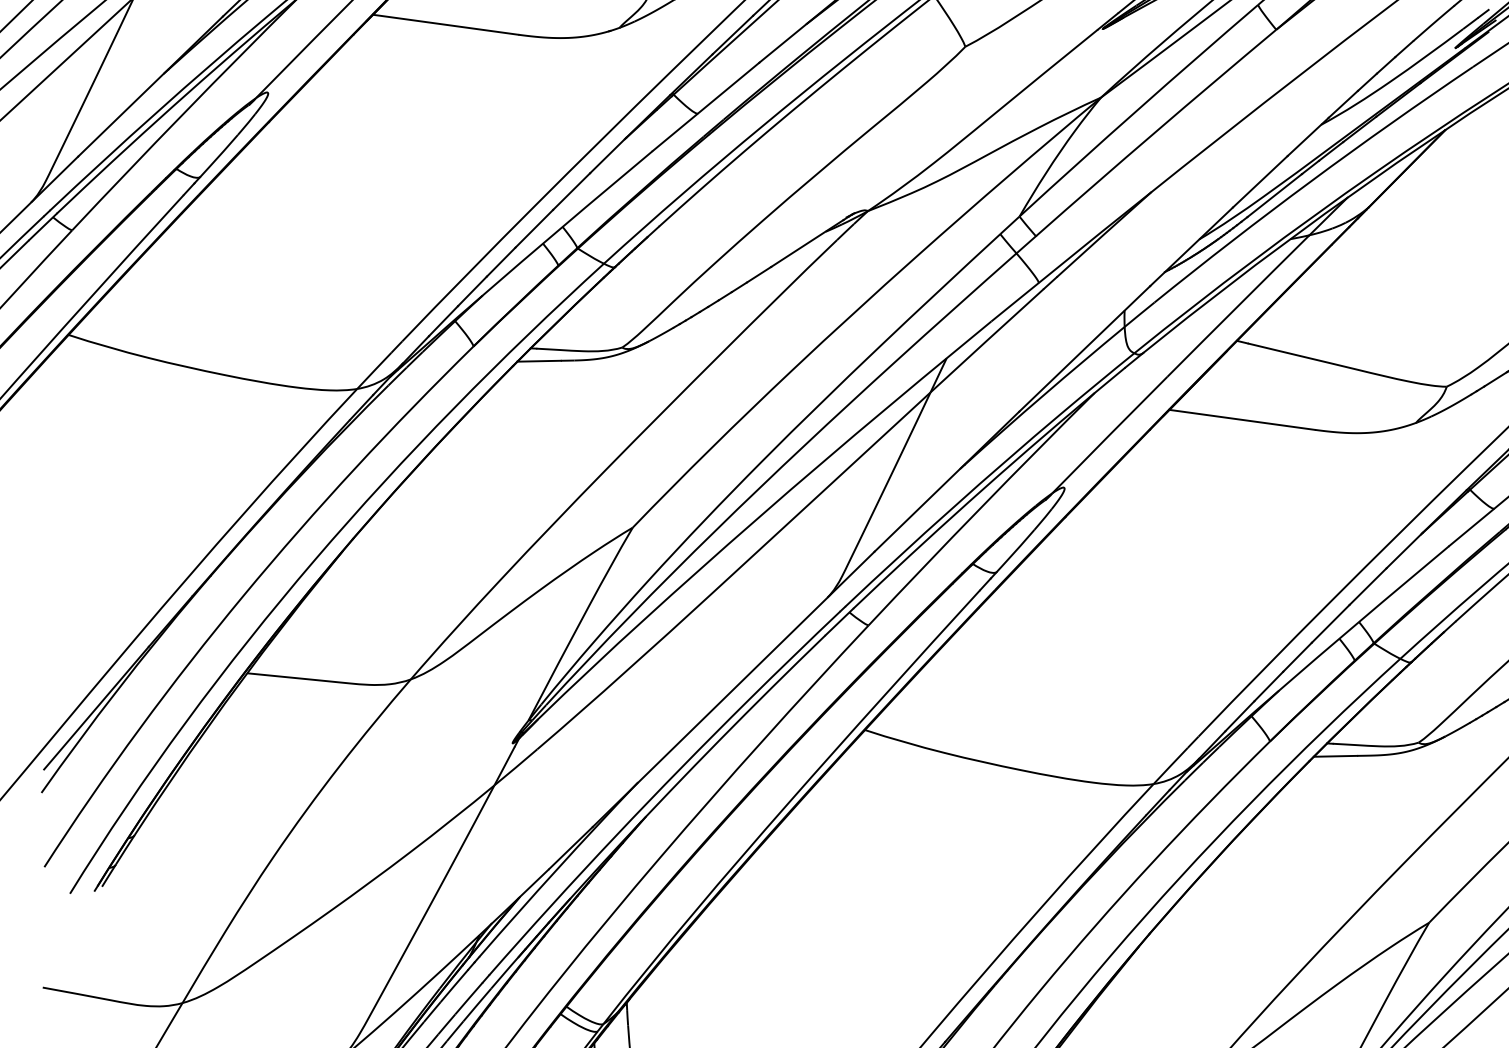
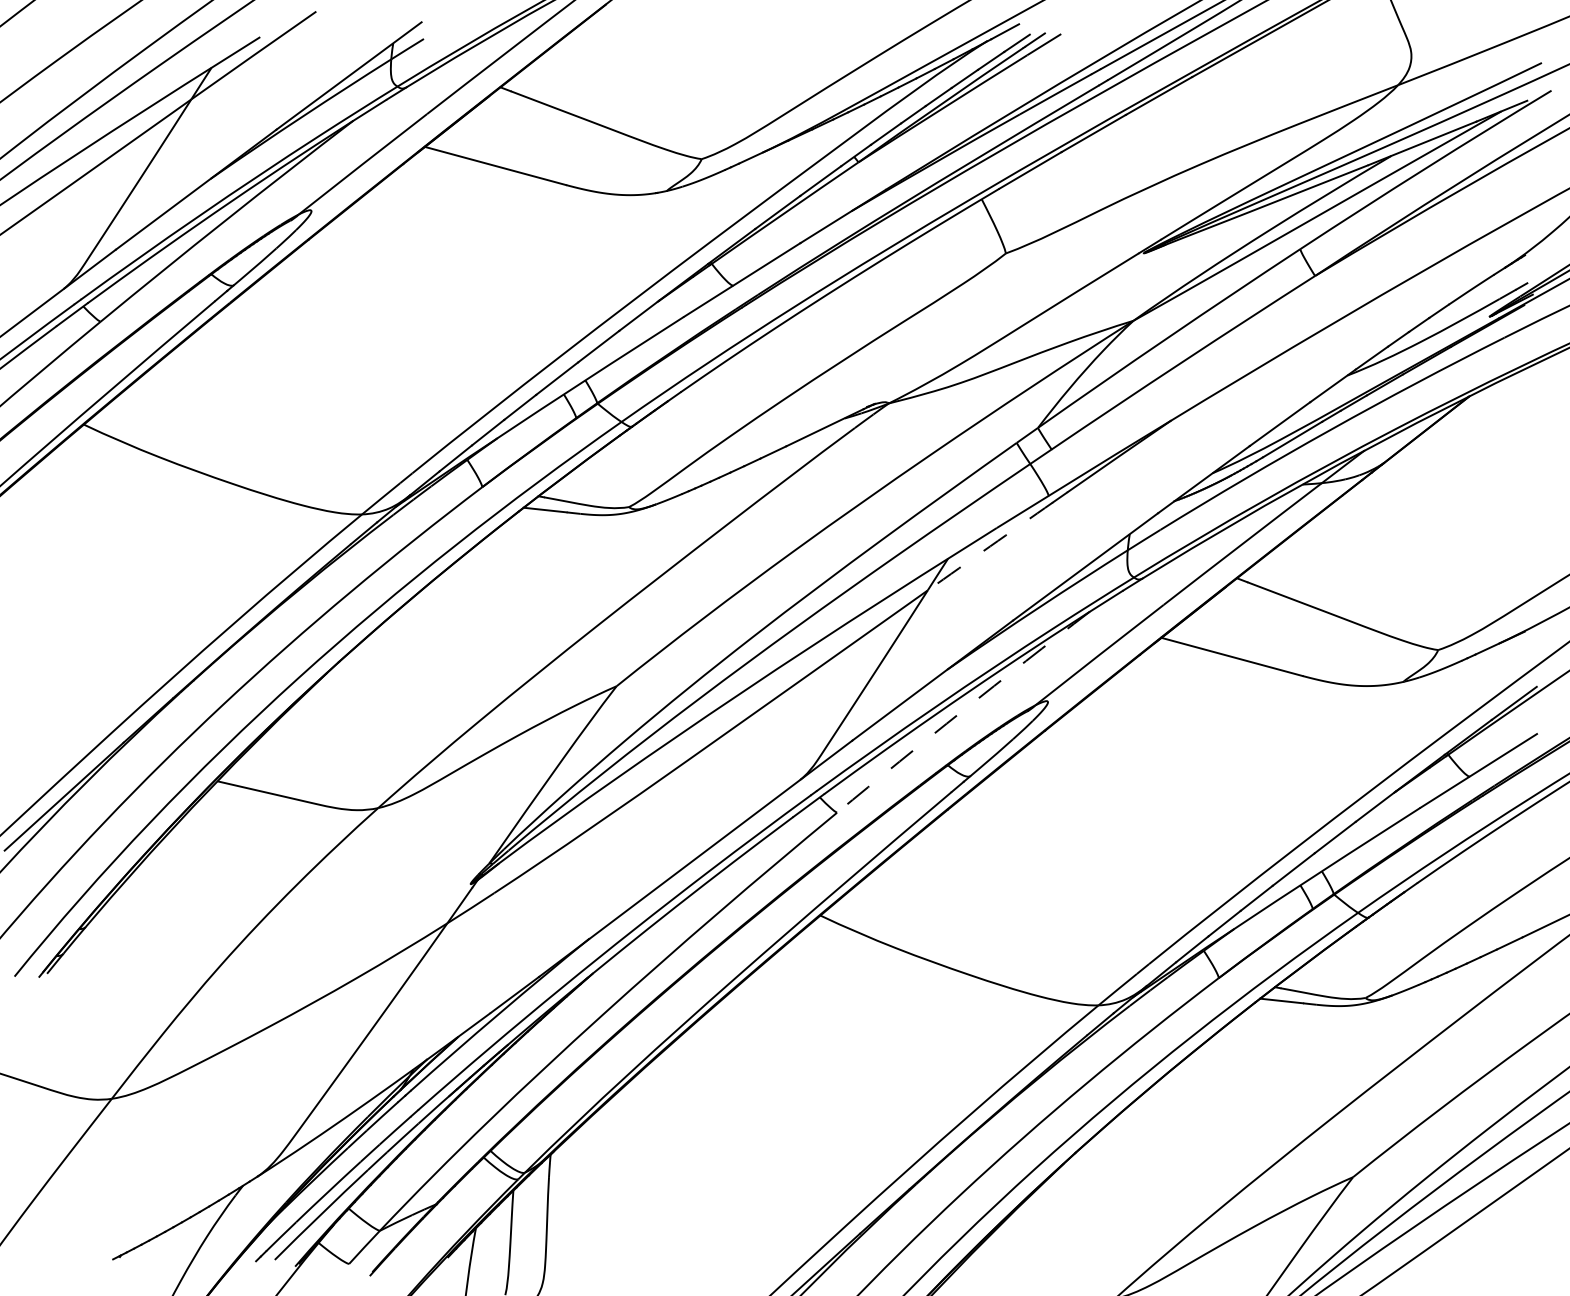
arc: (987, 340) -> (990, 546), solid -> dashed
arc: (980, 508) -> (962, 711), solid -> dashed

